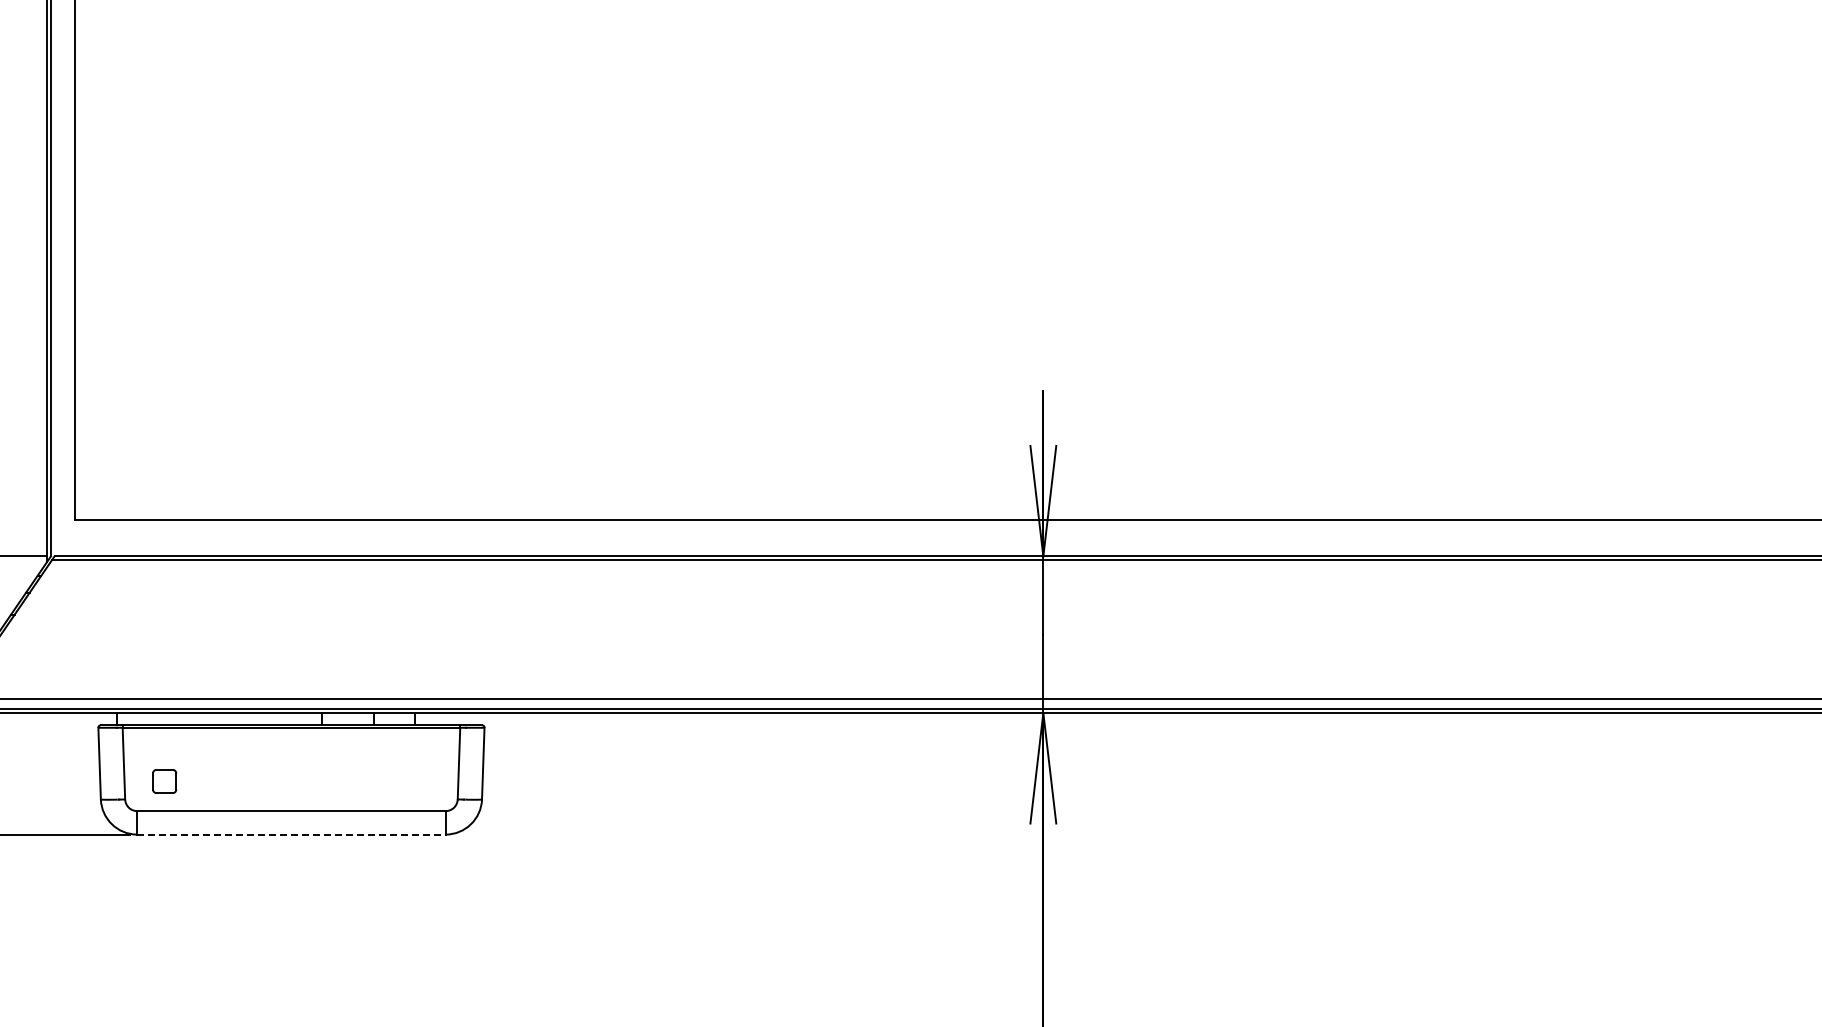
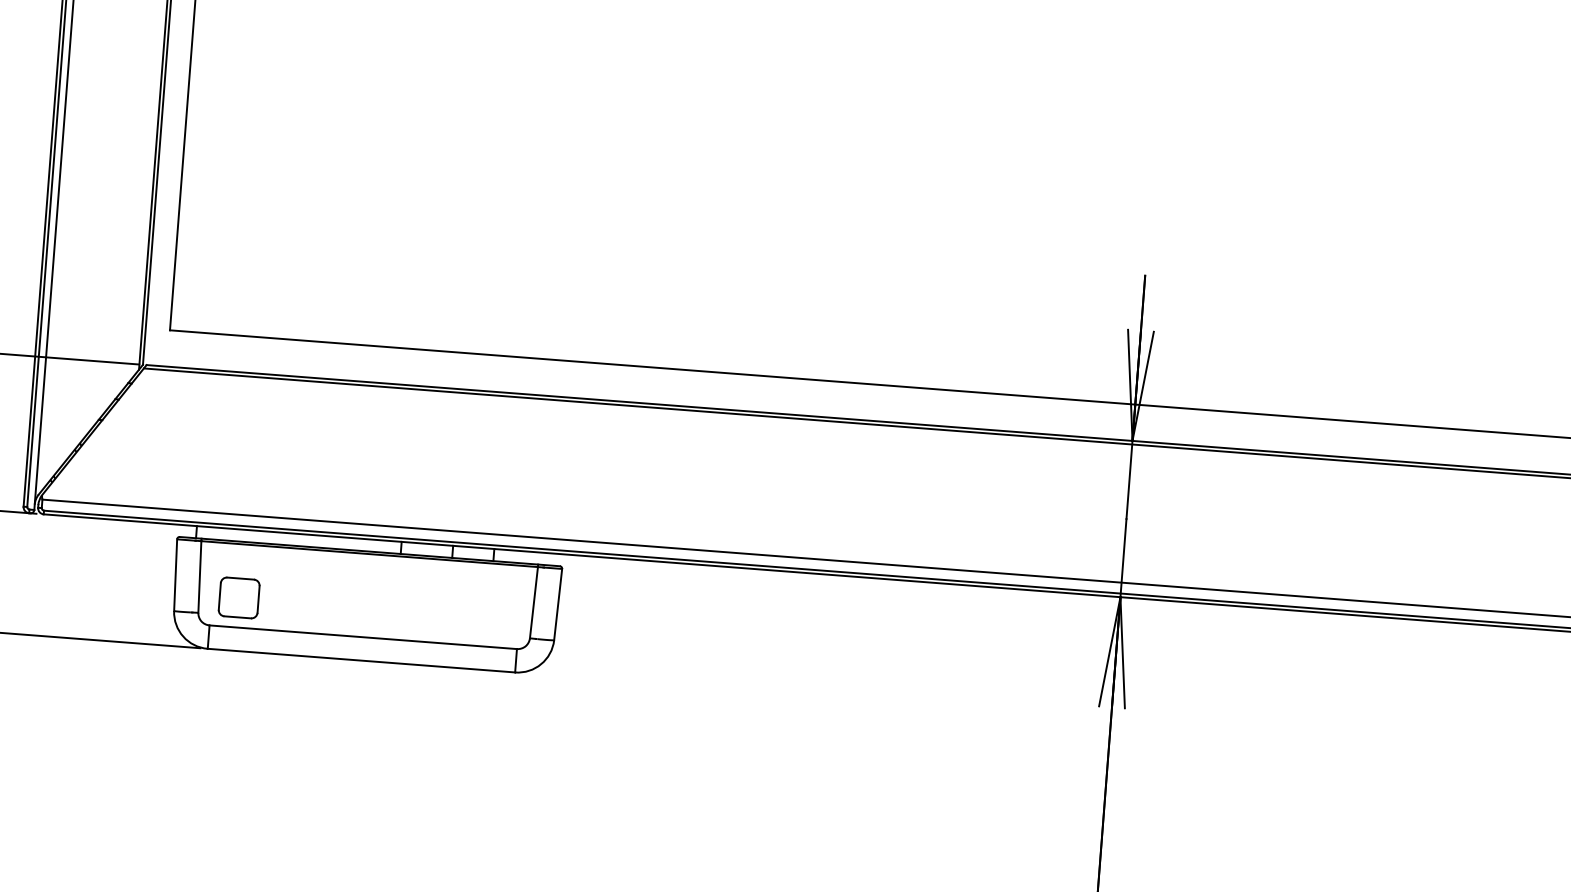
part: (164, 781) -> (238, 597), size x1.67
line: (291, 834) -> (361, 660), dashed -> solid

